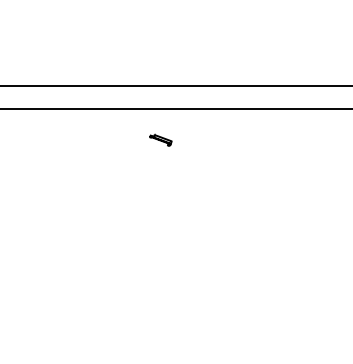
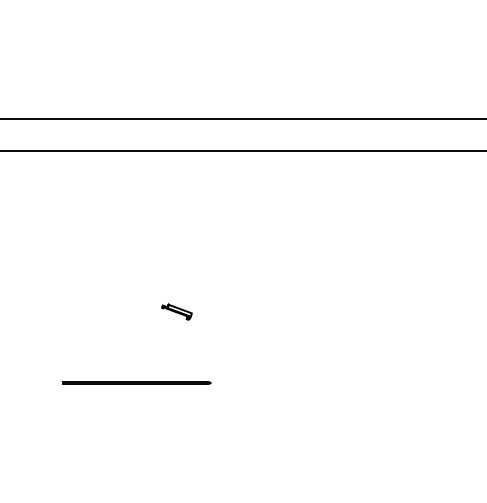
part: (160, 139) -> (176, 311), moved
line: (99, 276) -> (136, 382), added

